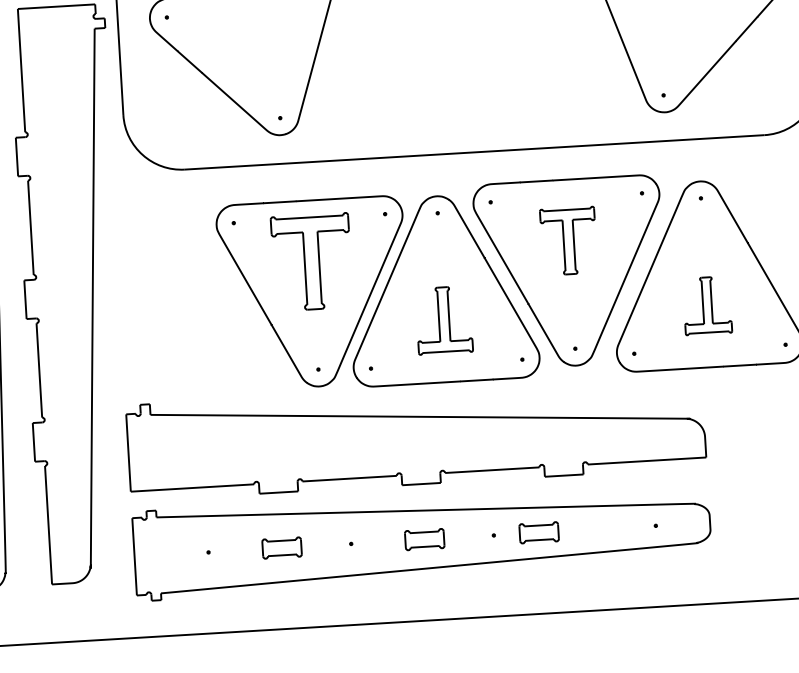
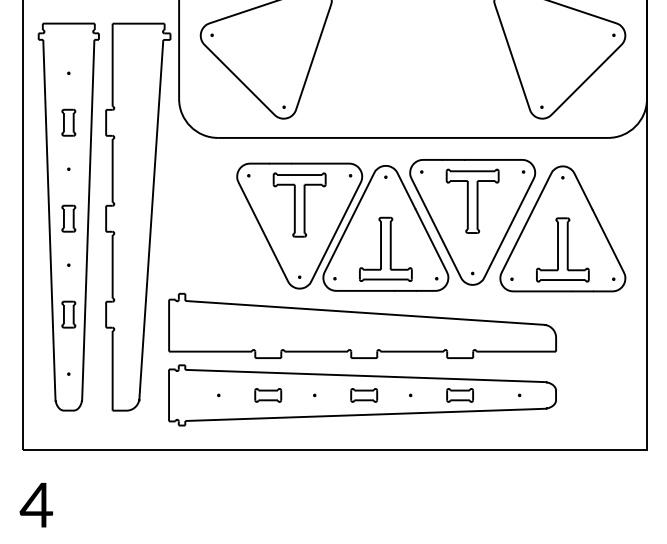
part: (568, 240) -> (472, 200), size x1.43
part: (706, 305) -> (562, 249), size x1.67
part: (443, 319) -> (385, 248), size x1.43
part: (538, 532) -> (459, 395), moved

